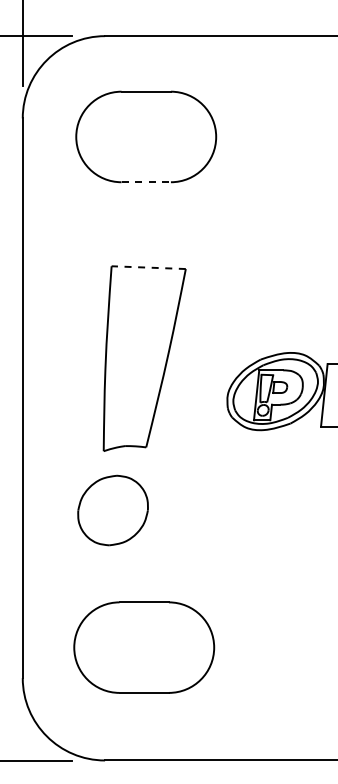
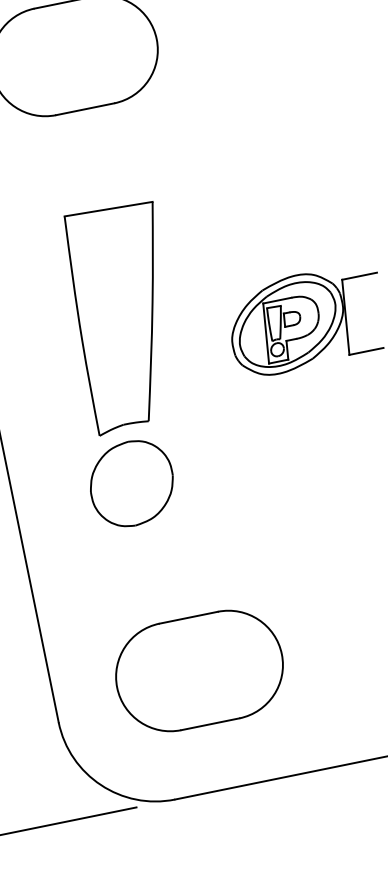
line: (146, 182) -> (85, 109), dashed -> solid
line: (148, 267) -> (108, 209), dashed -> solid
part: (112, 510) -> (131, 483), moved
part: (144, 647) -> (199, 670), moved

